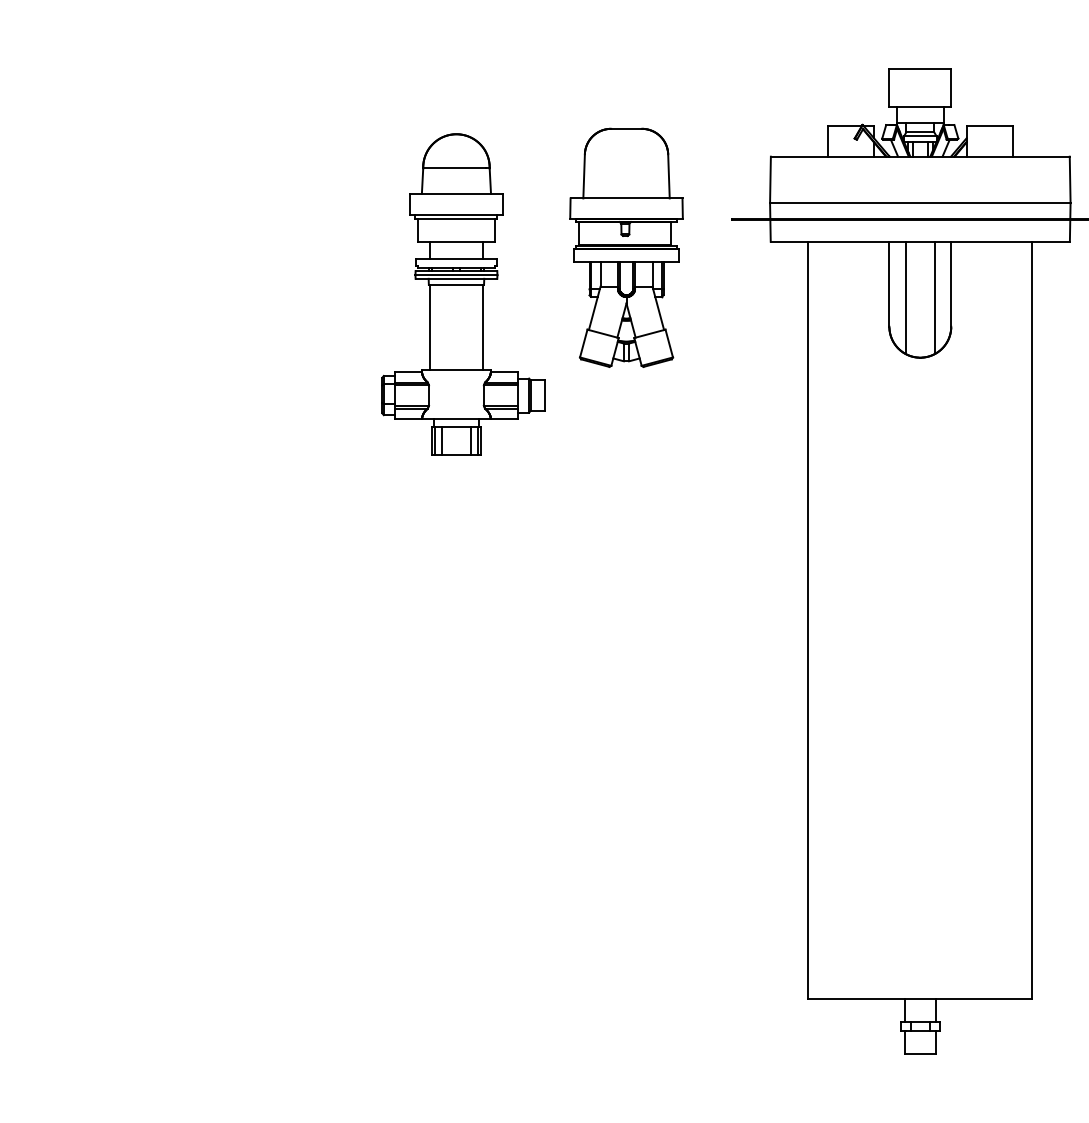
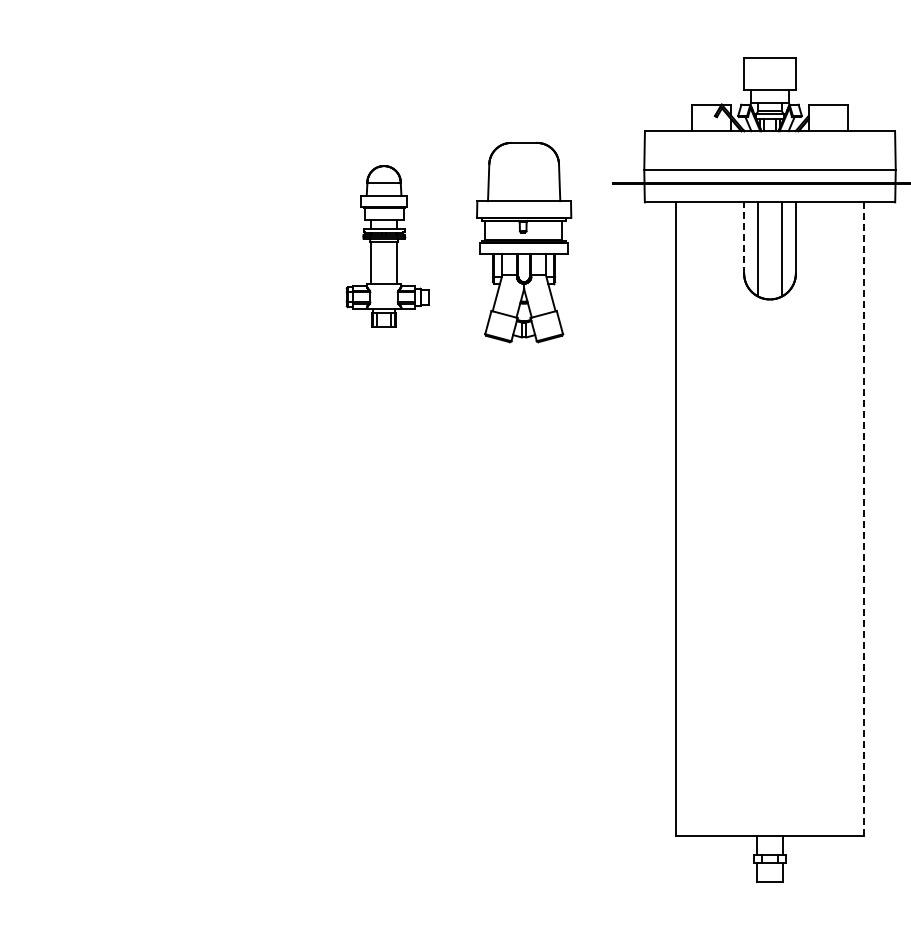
part: (626, 247) -> (524, 242), moved
line: (889, 283) -> (744, 237), solid -> dashed
part: (463, 294) -> (387, 246), size x0.6
line: (1032, 620) -> (863, 519), solid -> dashed

